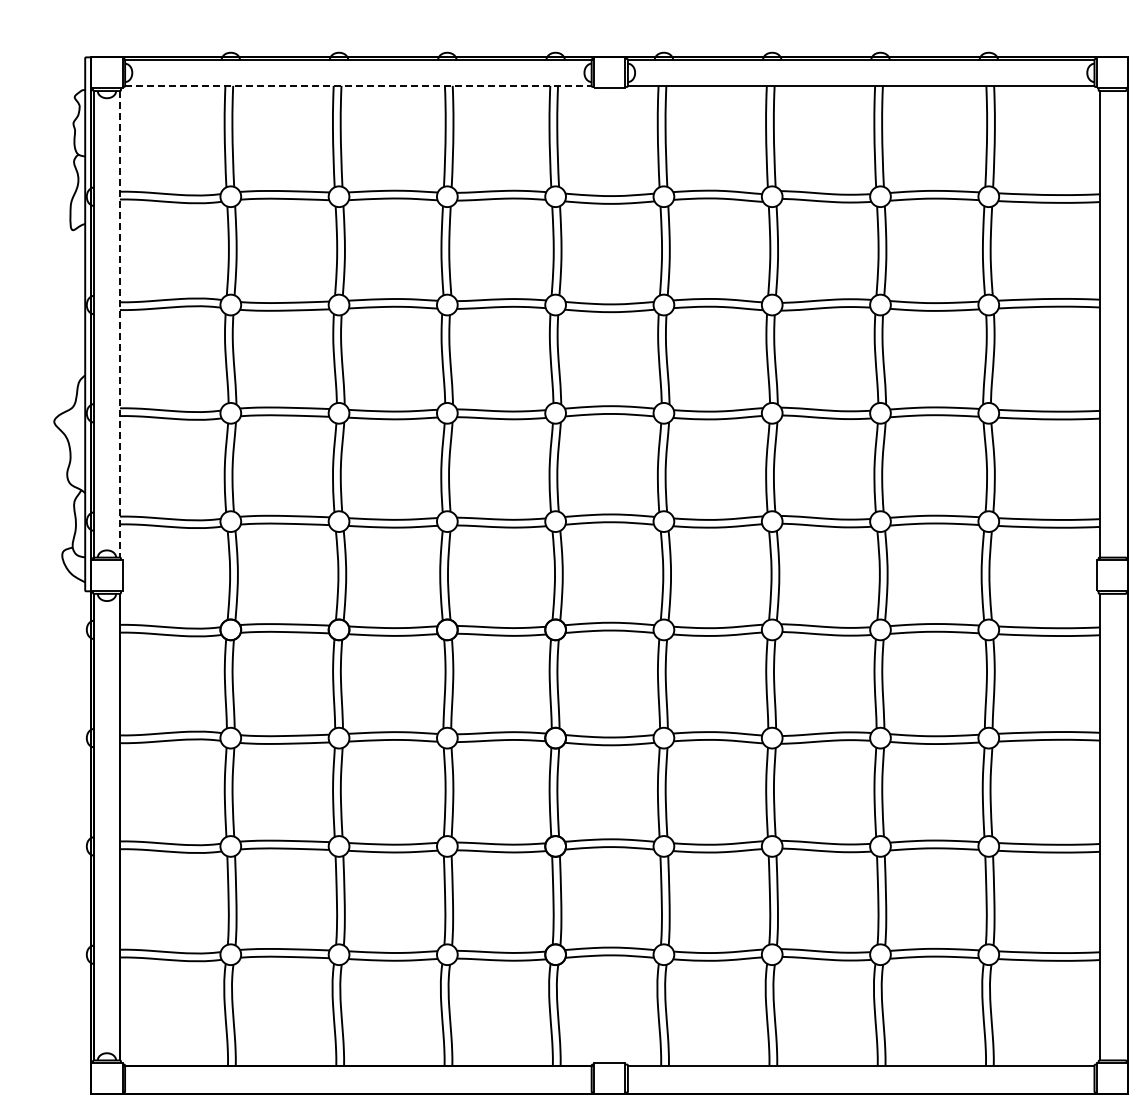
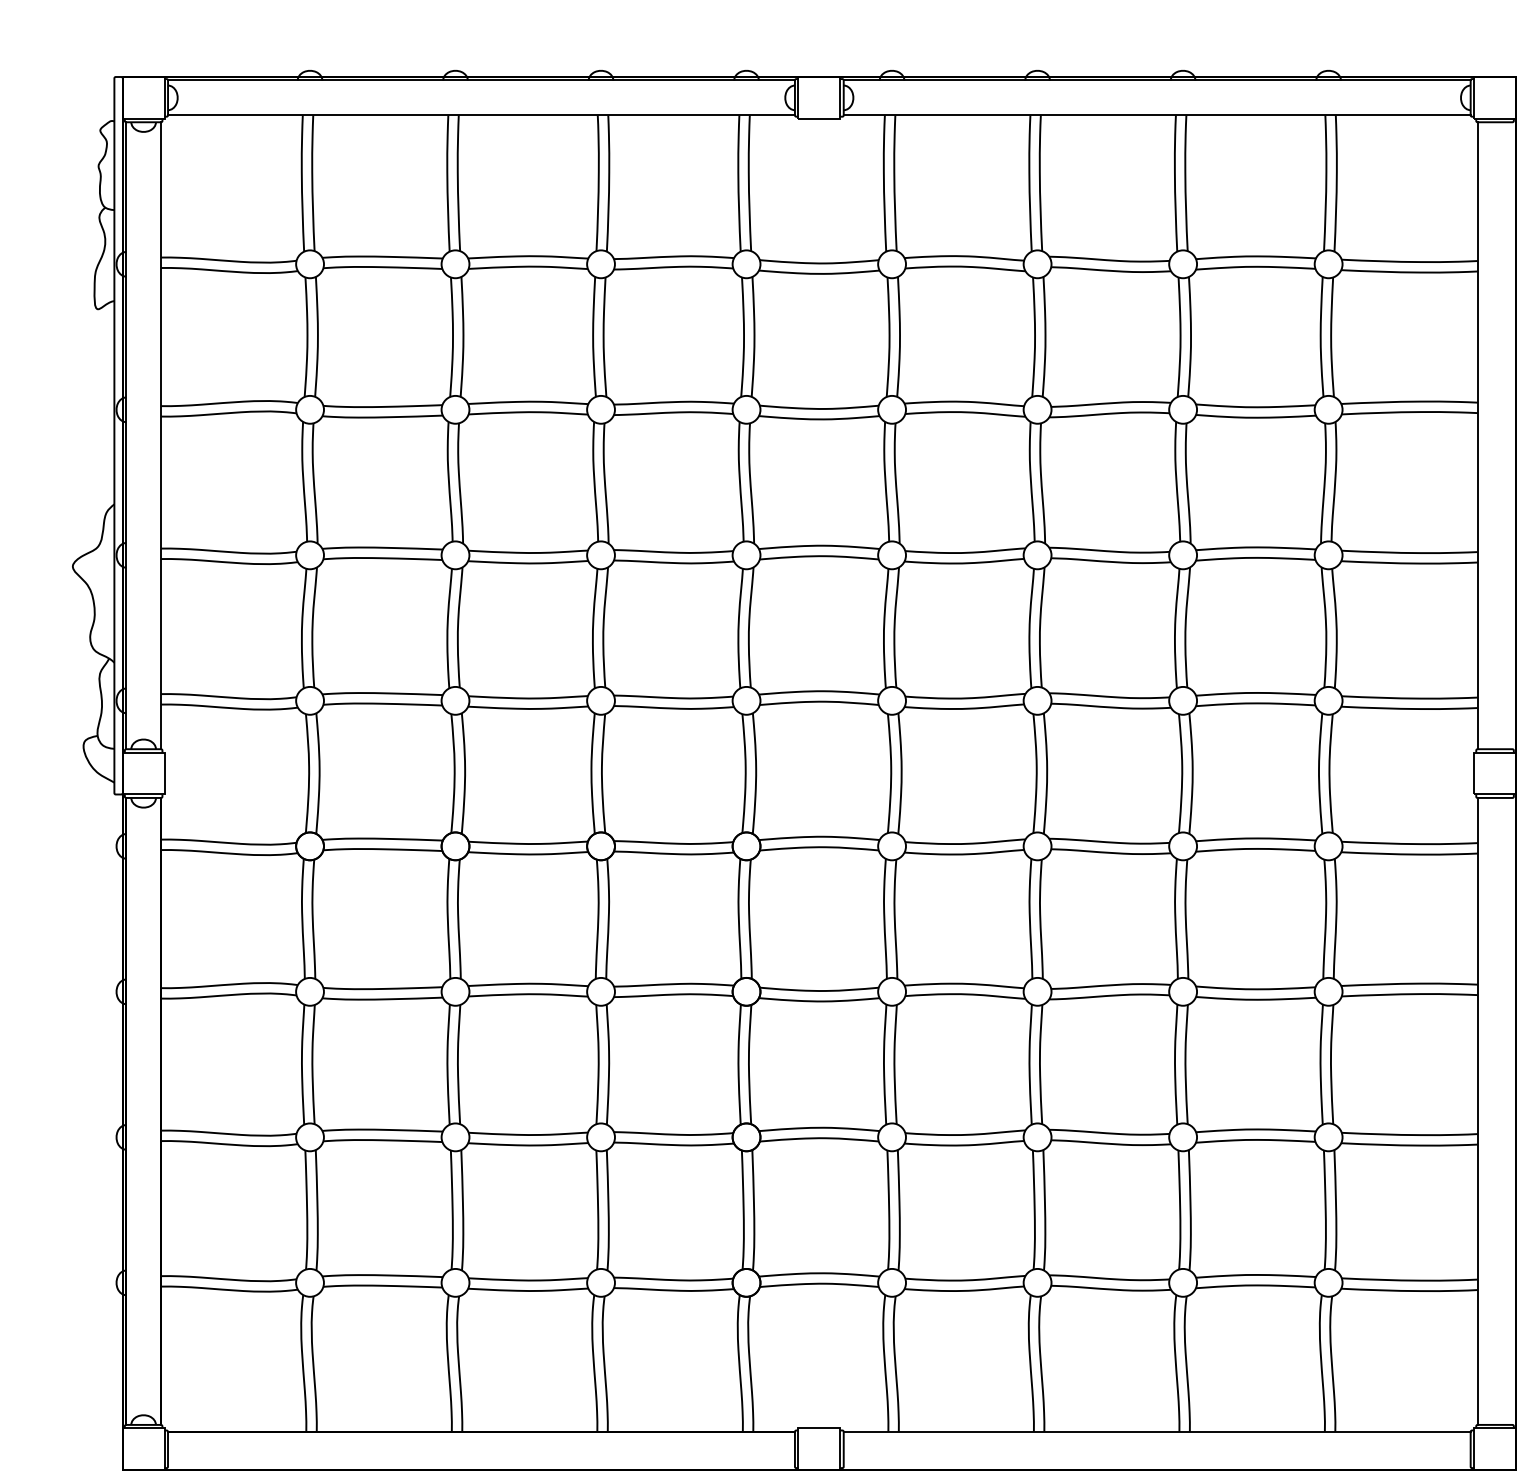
line: (358, 85) -> (481, 114), dashed -> solid
line: (119, 324) -> (160, 435), dashed -> solid

